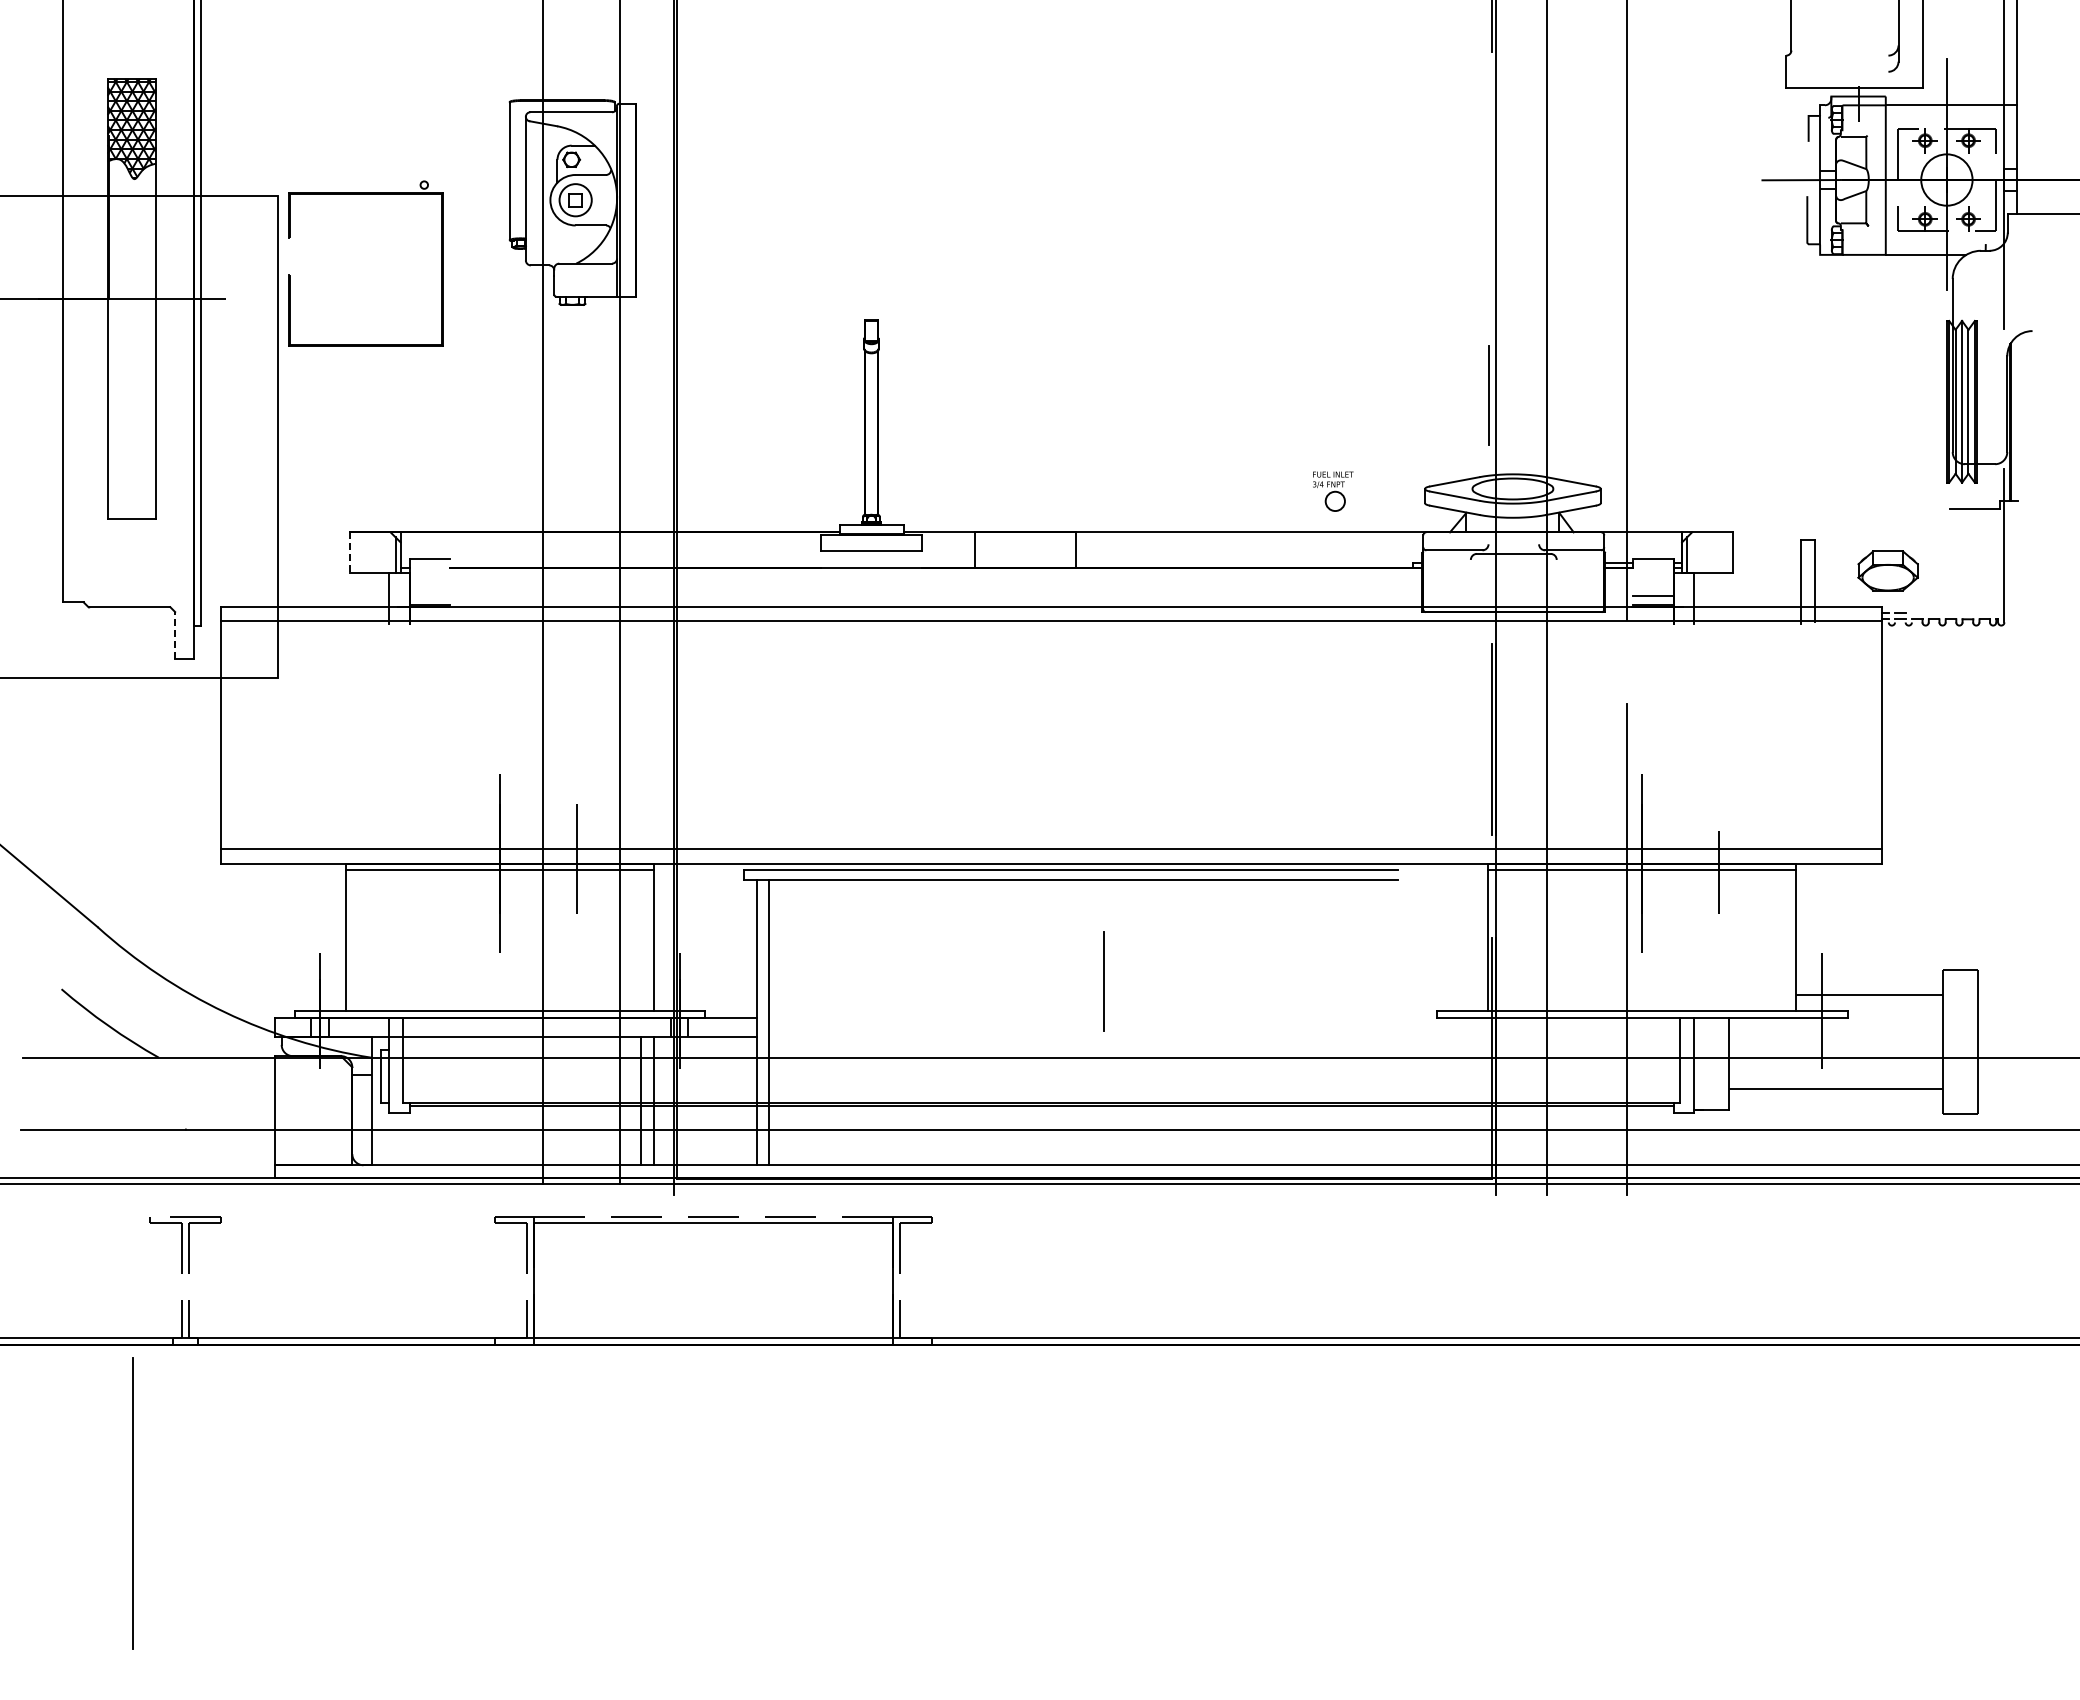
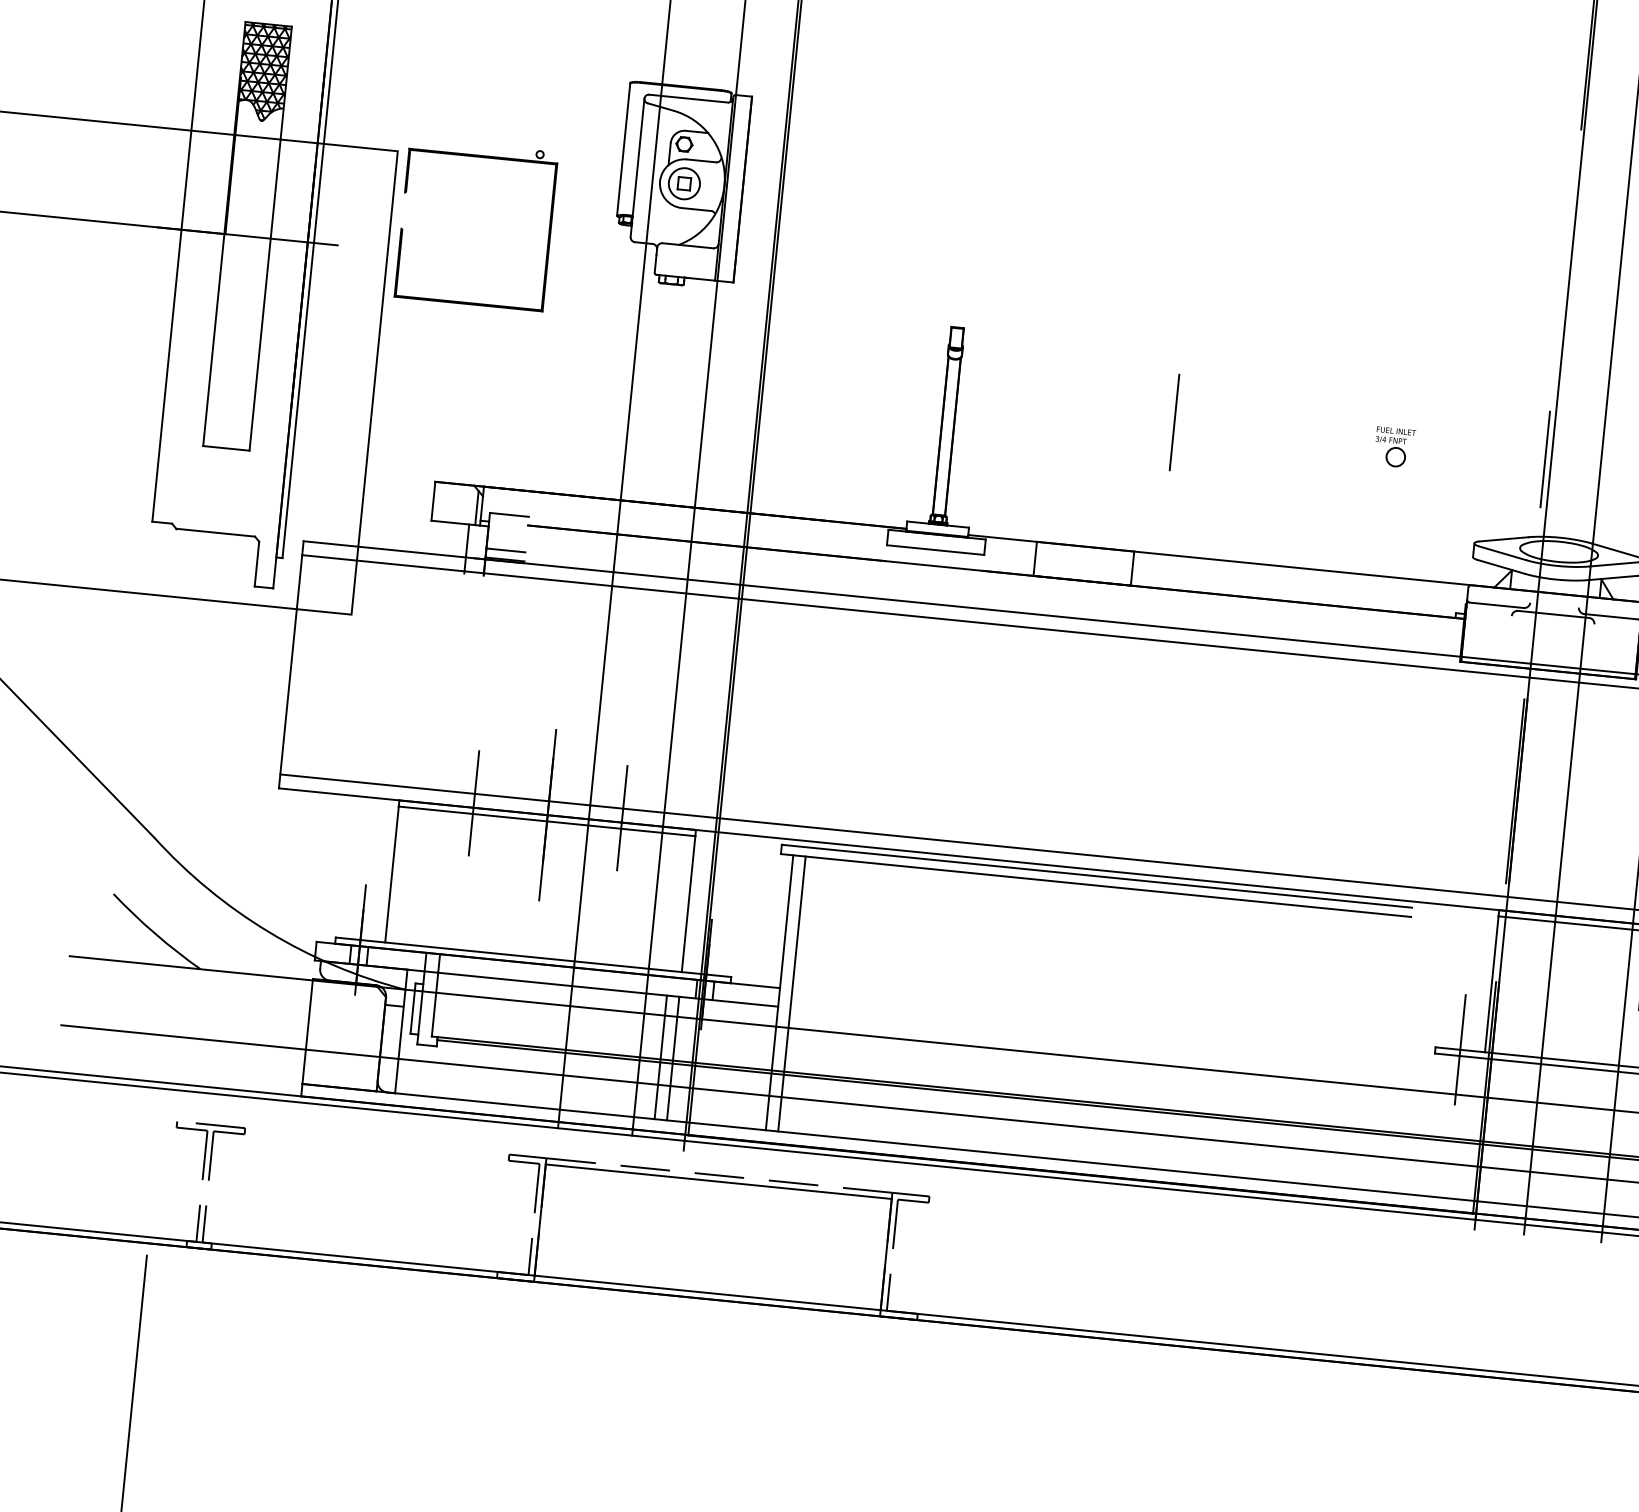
part: (1333, 491) -> (1394, 447), moved
line: (350, 553) -> (433, 502), dashed -> solid
line: (429, 595) -> (505, 550), added
line: (175, 634) -> (257, 563), dashed -> solid
line: (422, 858) -> (473, 802), added
line: (1103, 981) -> (1173, 422), moved
line: (1462, 1010) -> (1460, 1049), added

